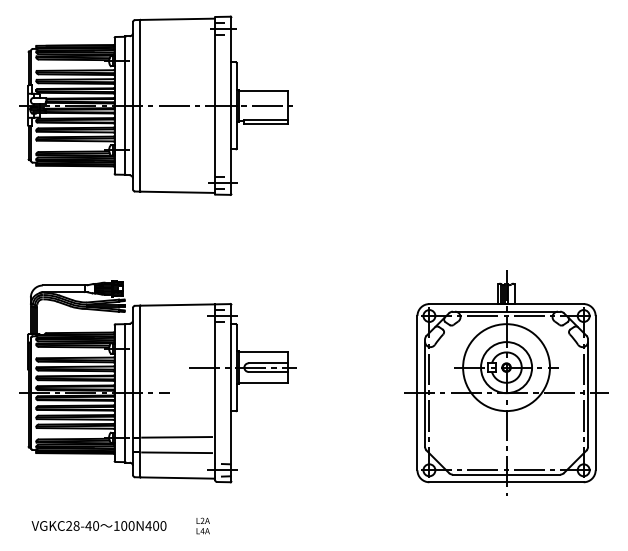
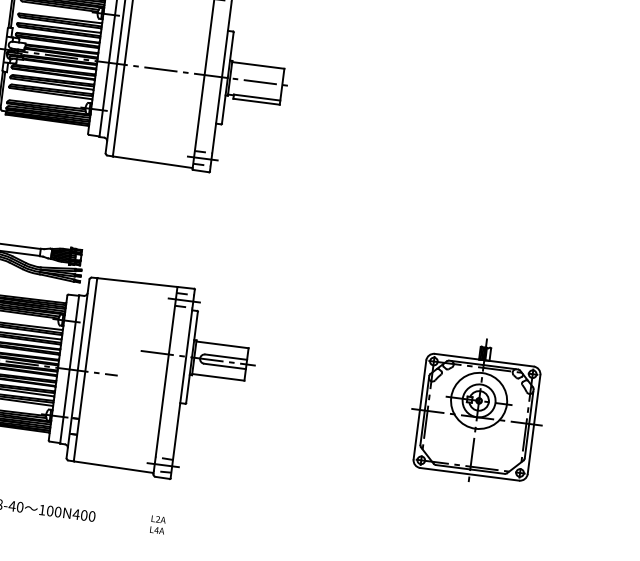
part: (506, 382) -> (477, 410), size x0.6
line: (177, 437) -> (119, 423), removed
line: (177, 452) -> (117, 439), removed
text: (202, 525) -> (157, 524), moved

